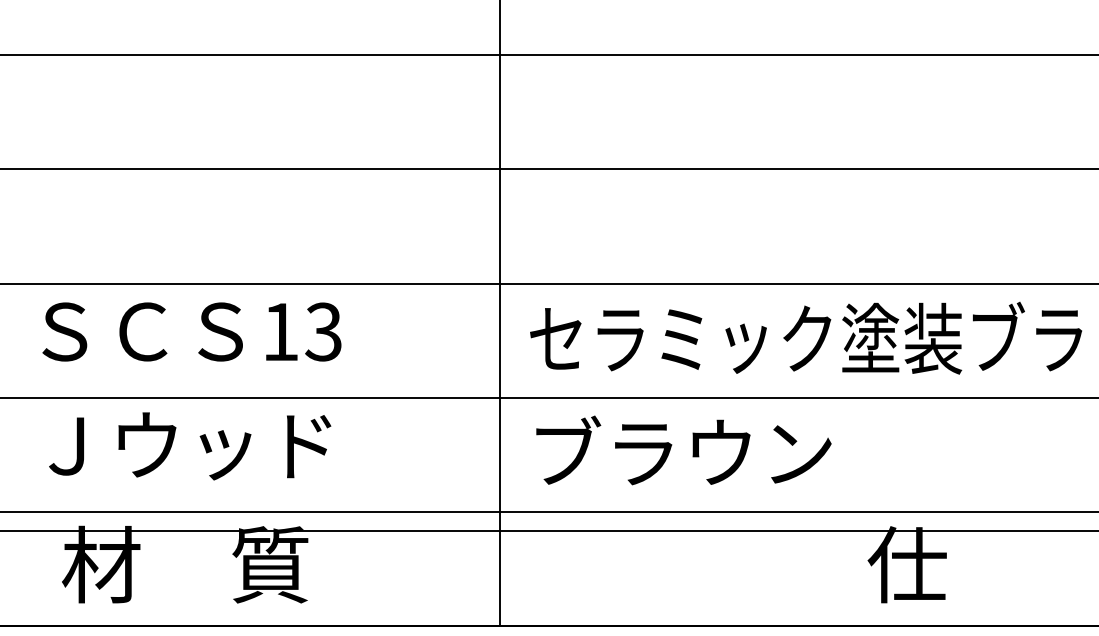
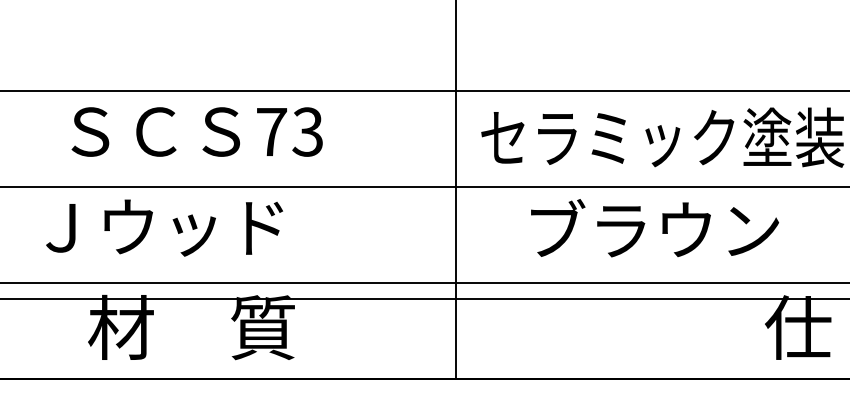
text: (280, 331) -> (271, 131), 13 -> 73
text: (190, 446) -> (164, 228), moved
text: (683, 450) -> (654, 228), moved

